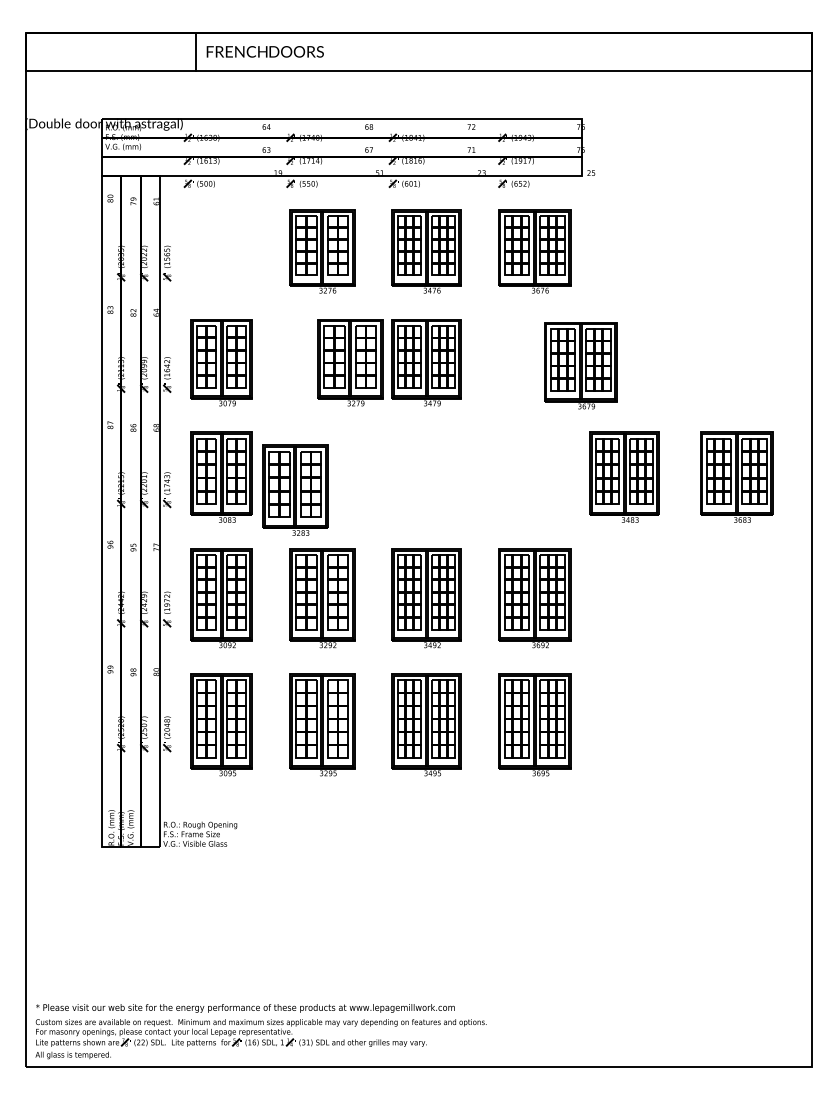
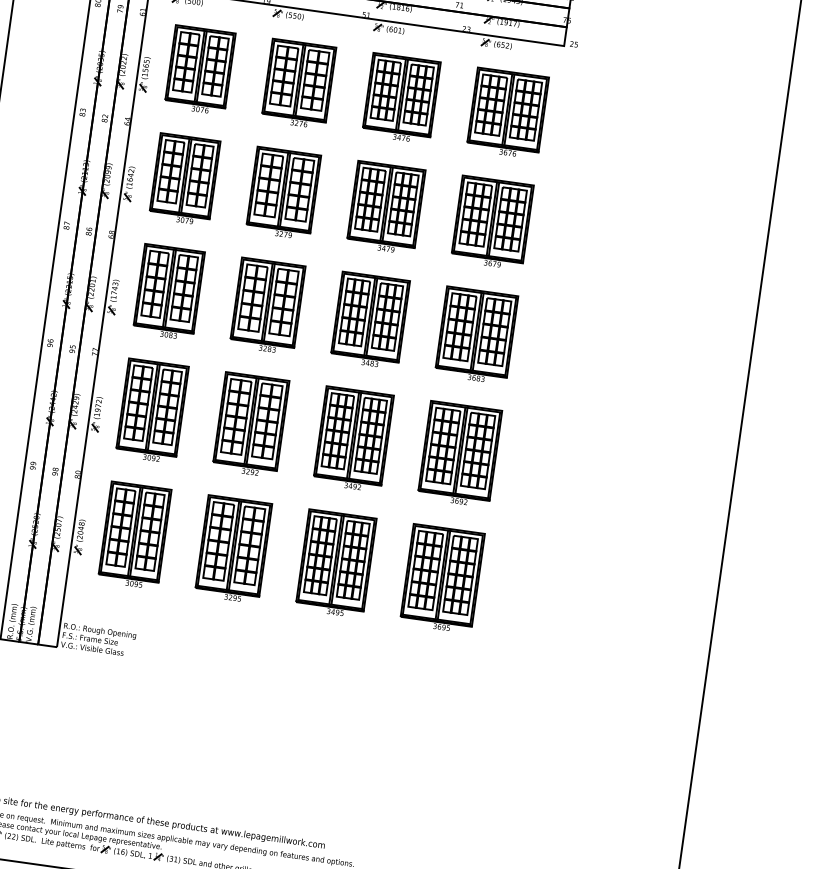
part: (221, 251) -> (199, 70), added
part: (350, 362) -> (283, 193), moved
part: (580, 365) -> (492, 222), moved
part: (624, 476) -> (370, 319), moved
part: (736, 476) -> (476, 334), moved
part: (295, 489) -> (268, 305), moved

